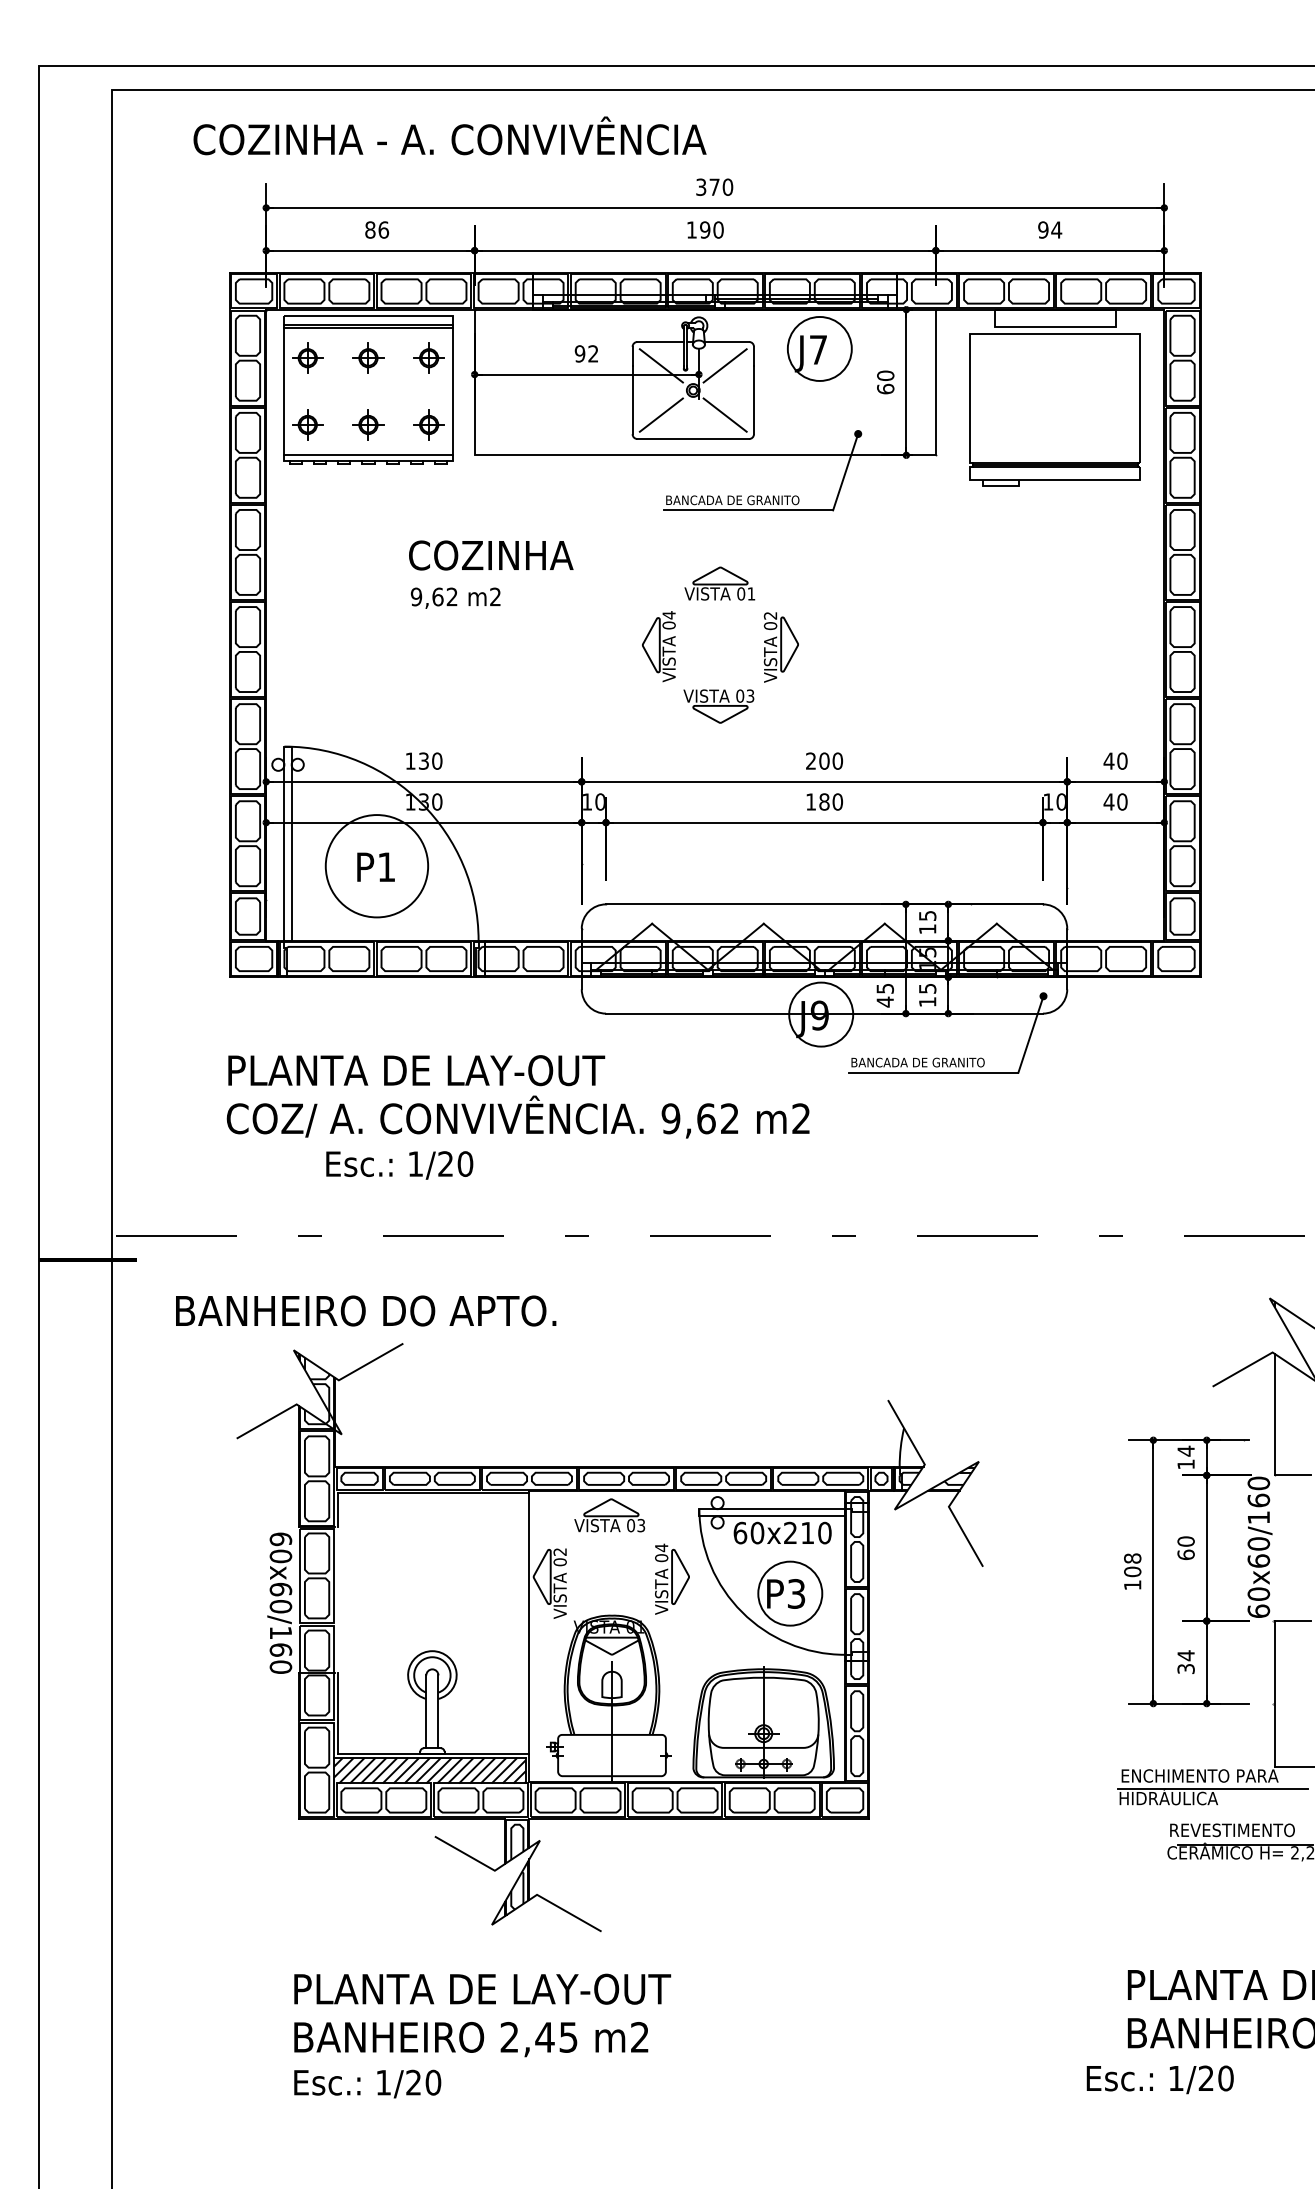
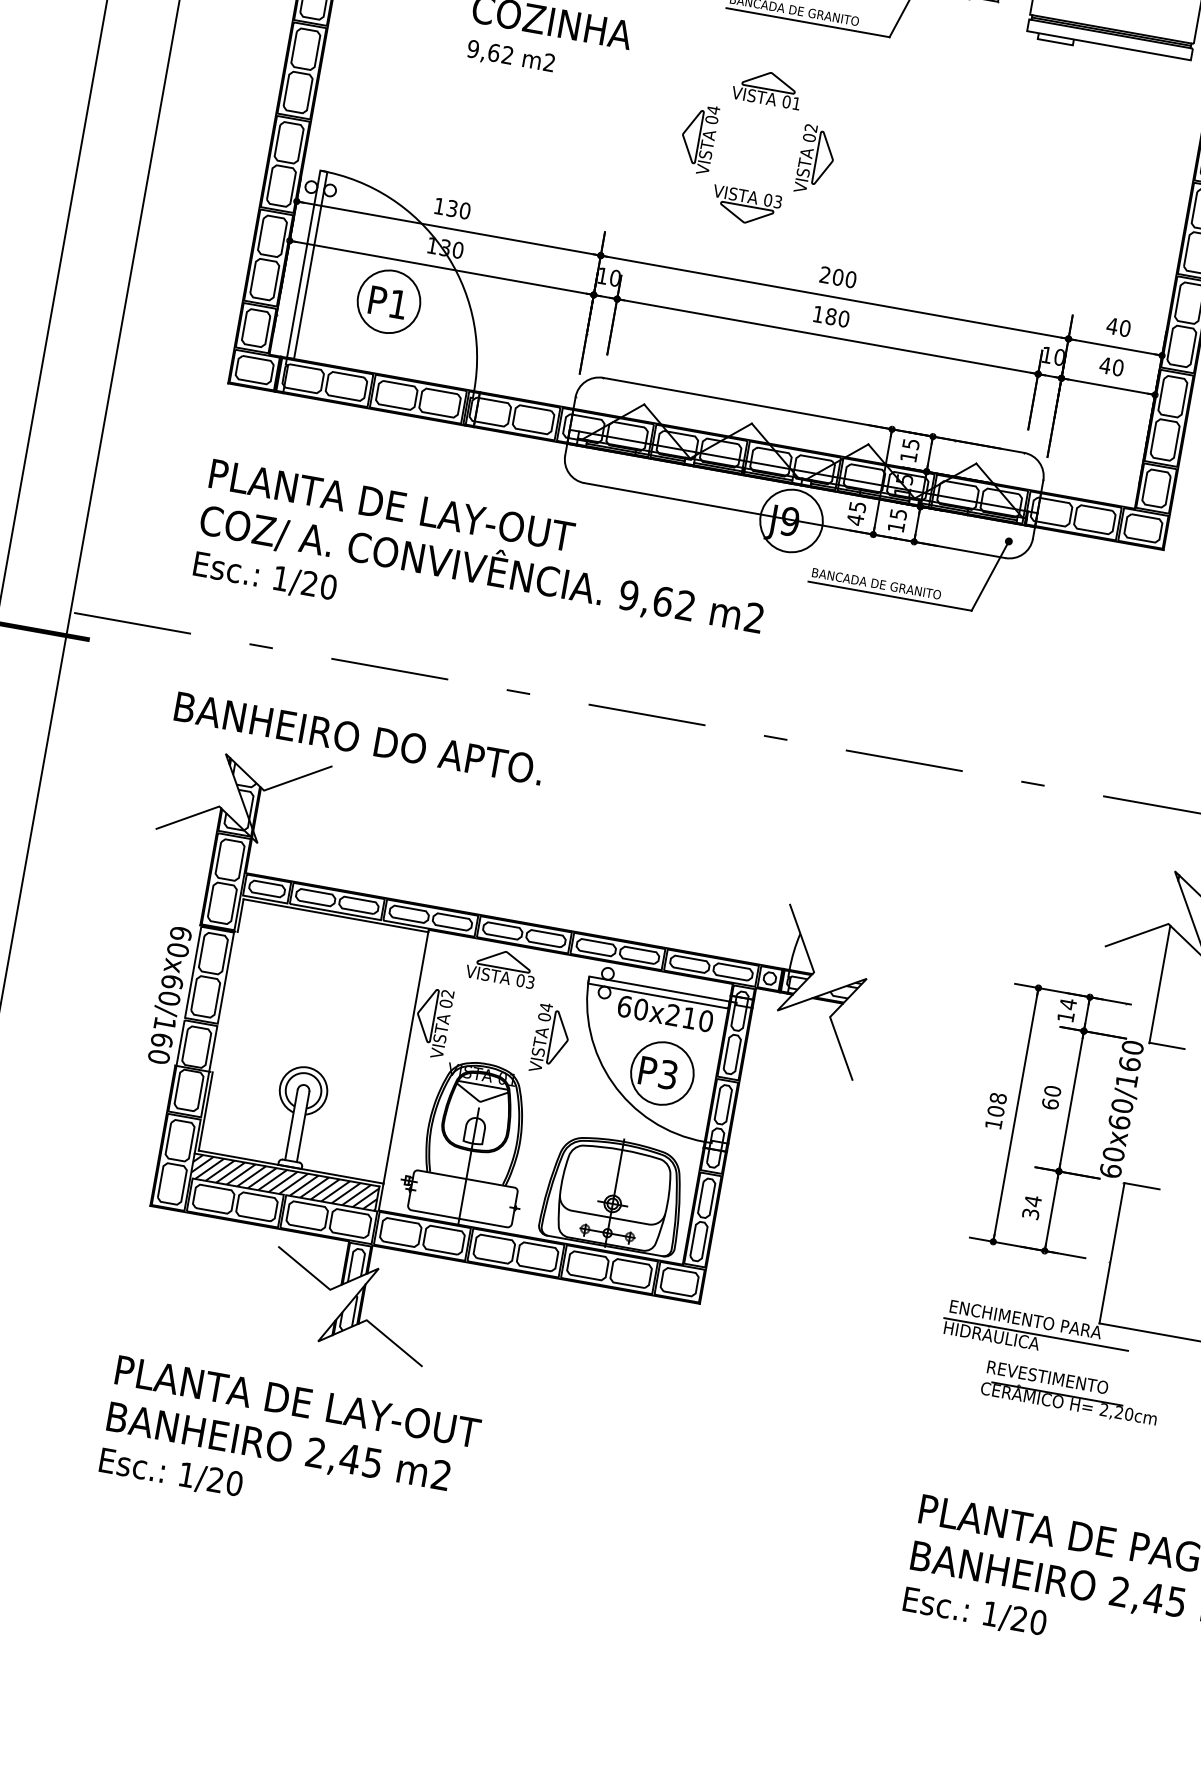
circle: (376, 866) -> (388, 301), size x0.62
text: (399, 1165) -> (264, 577), moved
text: (366, 1310) -> (359, 738), moved
text: (1159, 2079) -> (974, 1612), moved

